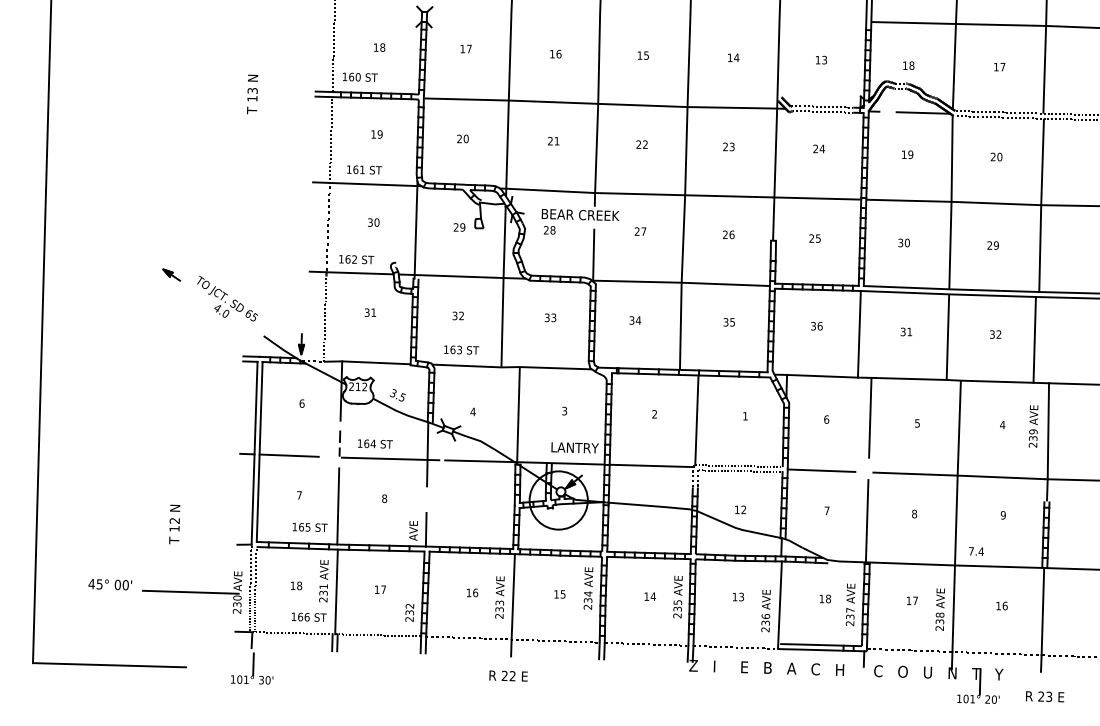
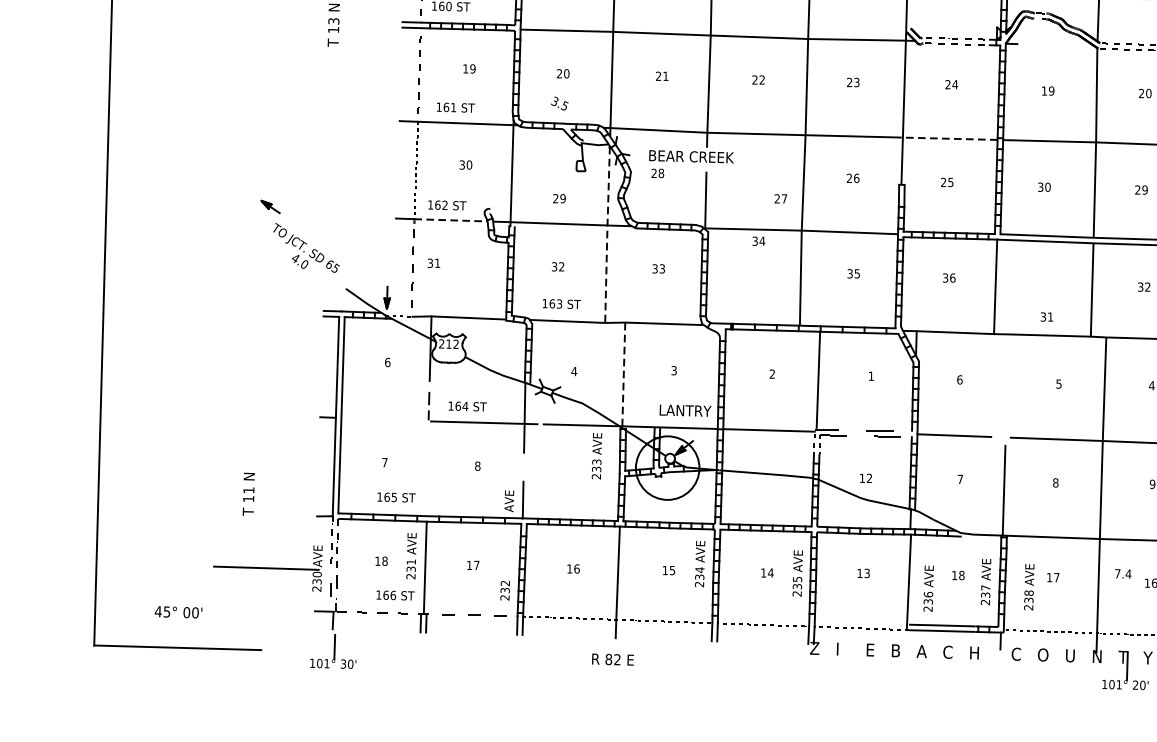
line: (923, 112) -> (1065, 44), removed
line: (817, 198) -> (949, 138), solid -> dashed
text: (459, 227) -> (559, 198), moved
text: (640, 231) -> (780, 198), moved
line: (360, 273) -> (451, 220), solid -> dashed
part: (171, 274) -> (270, 206), moved
line: (503, 285) -> (607, 233), solid -> dashed
text: (370, 312) -> (434, 263), moved
text: (635, 320) -> (759, 241), moved
text: (906, 331) -> (1046, 316), moved
text: (397, 395) -> (559, 103), moved
line: (518, 414) -> (623, 374), solid -> dashed
line: (870, 417) -> (1007, 377), removed
line: (288, 455) -> (372, 419), removed
line: (338, 506) -> (427, 474), removed
text: (174, 520) -> (248, 489), 12 -> 11
text: (976, 551) -> (1123, 573), moved
text: (110, 584) -> (178, 612), moved
text: (499, 597) -> (596, 456), moved
text: (939, 609) -> (1028, 587), moved
text: (765, 610) -> (928, 588), moved
text: (504, 675) -> (608, 659), 22 -> 82

